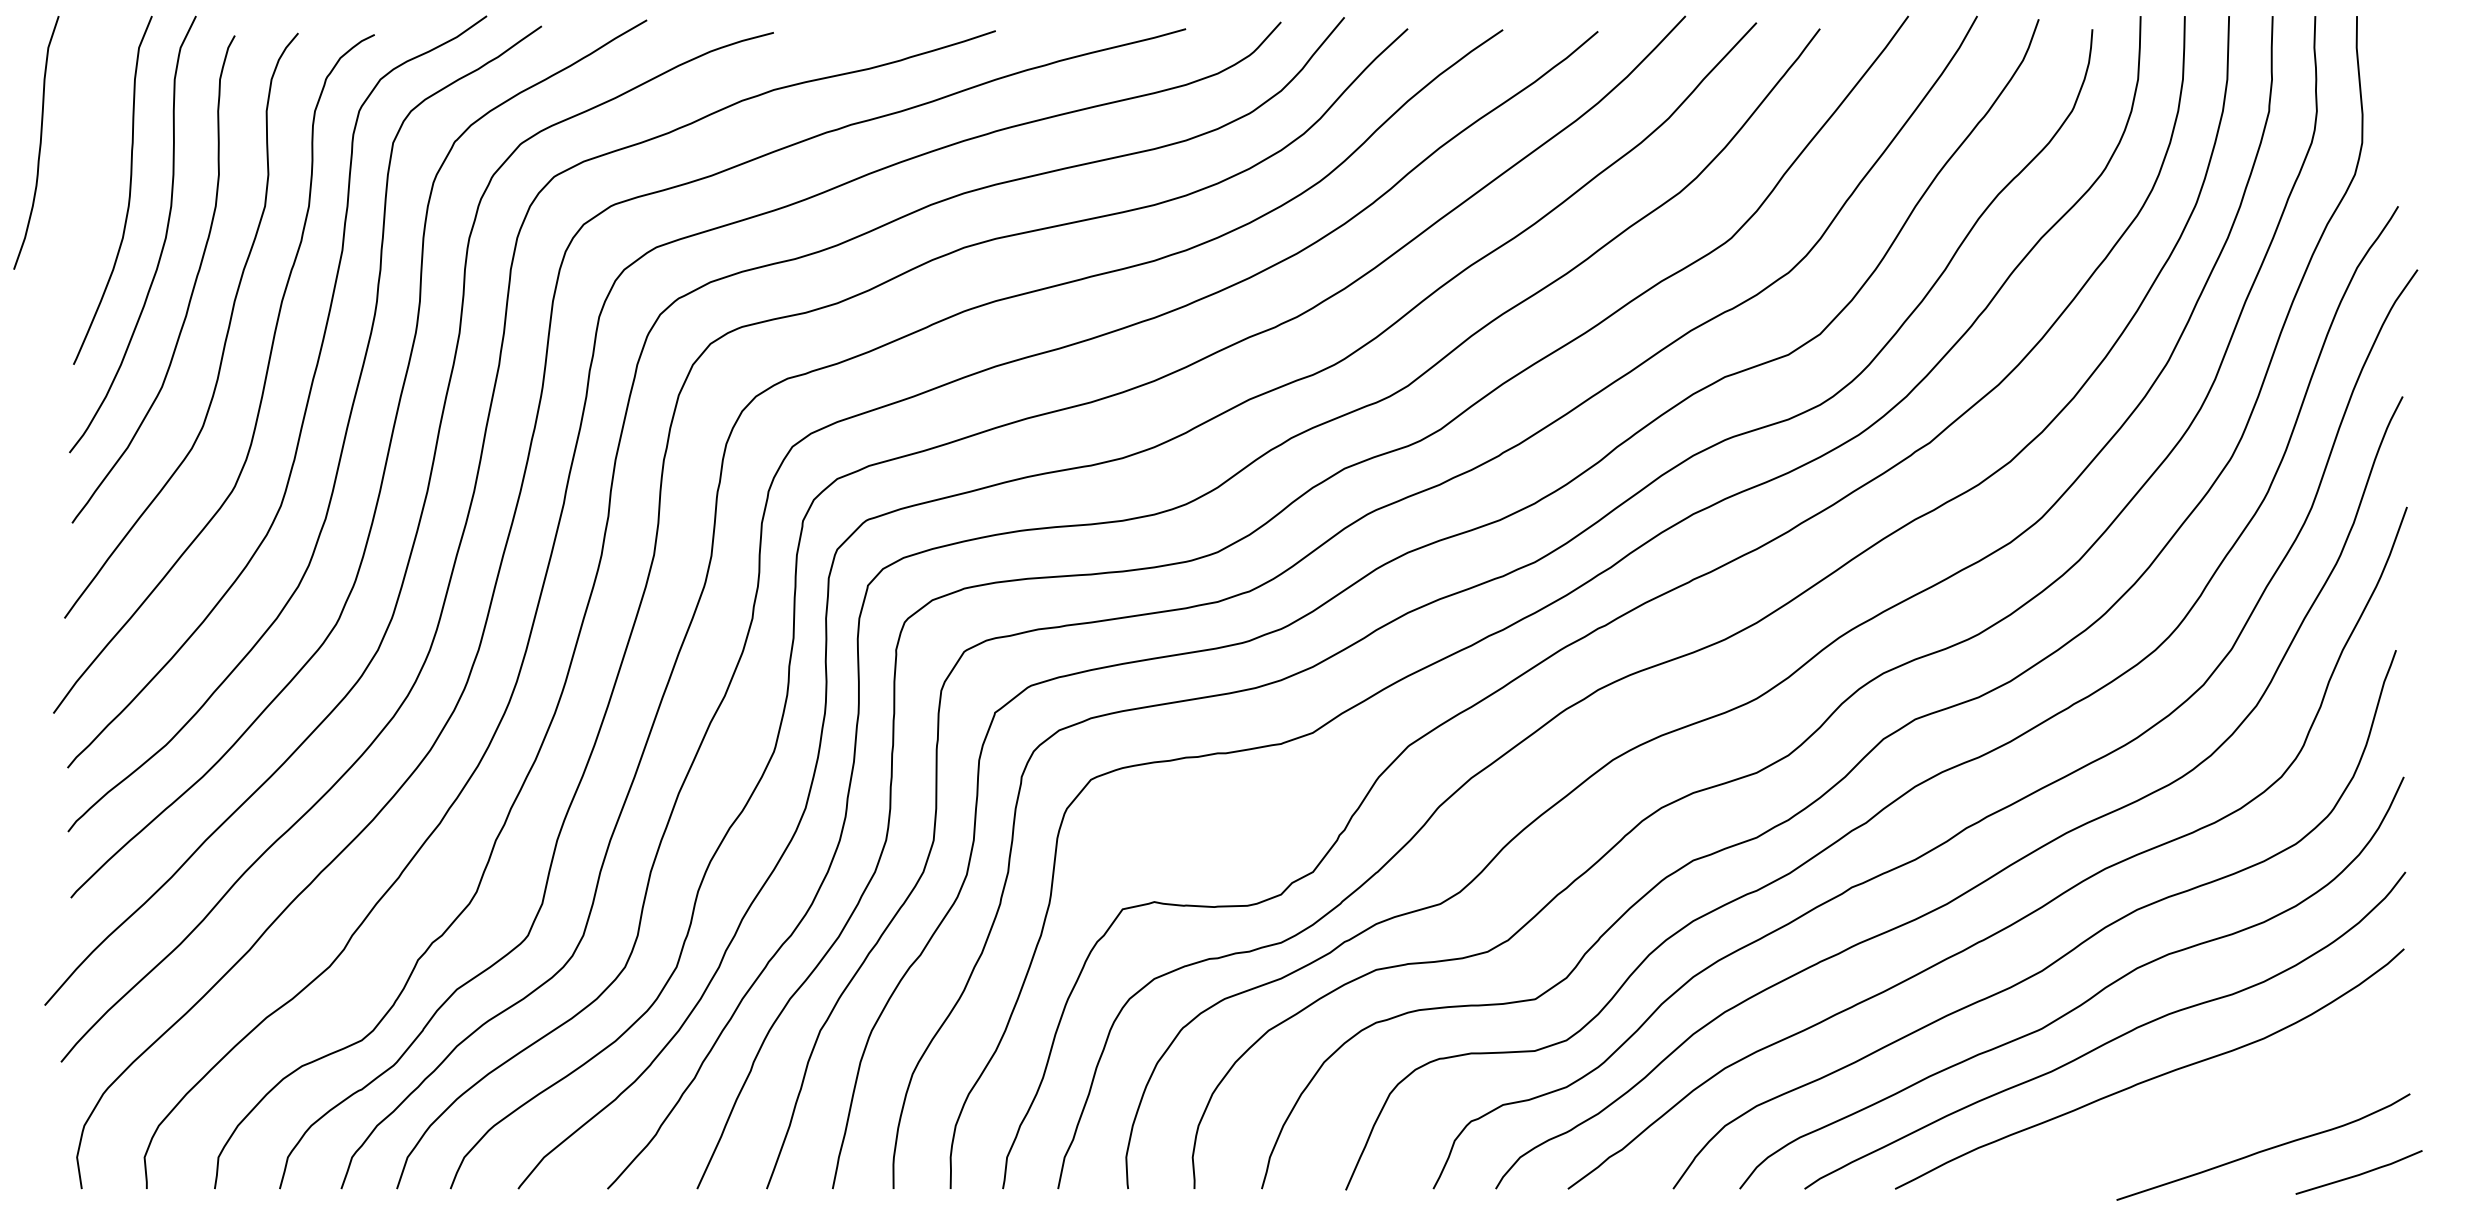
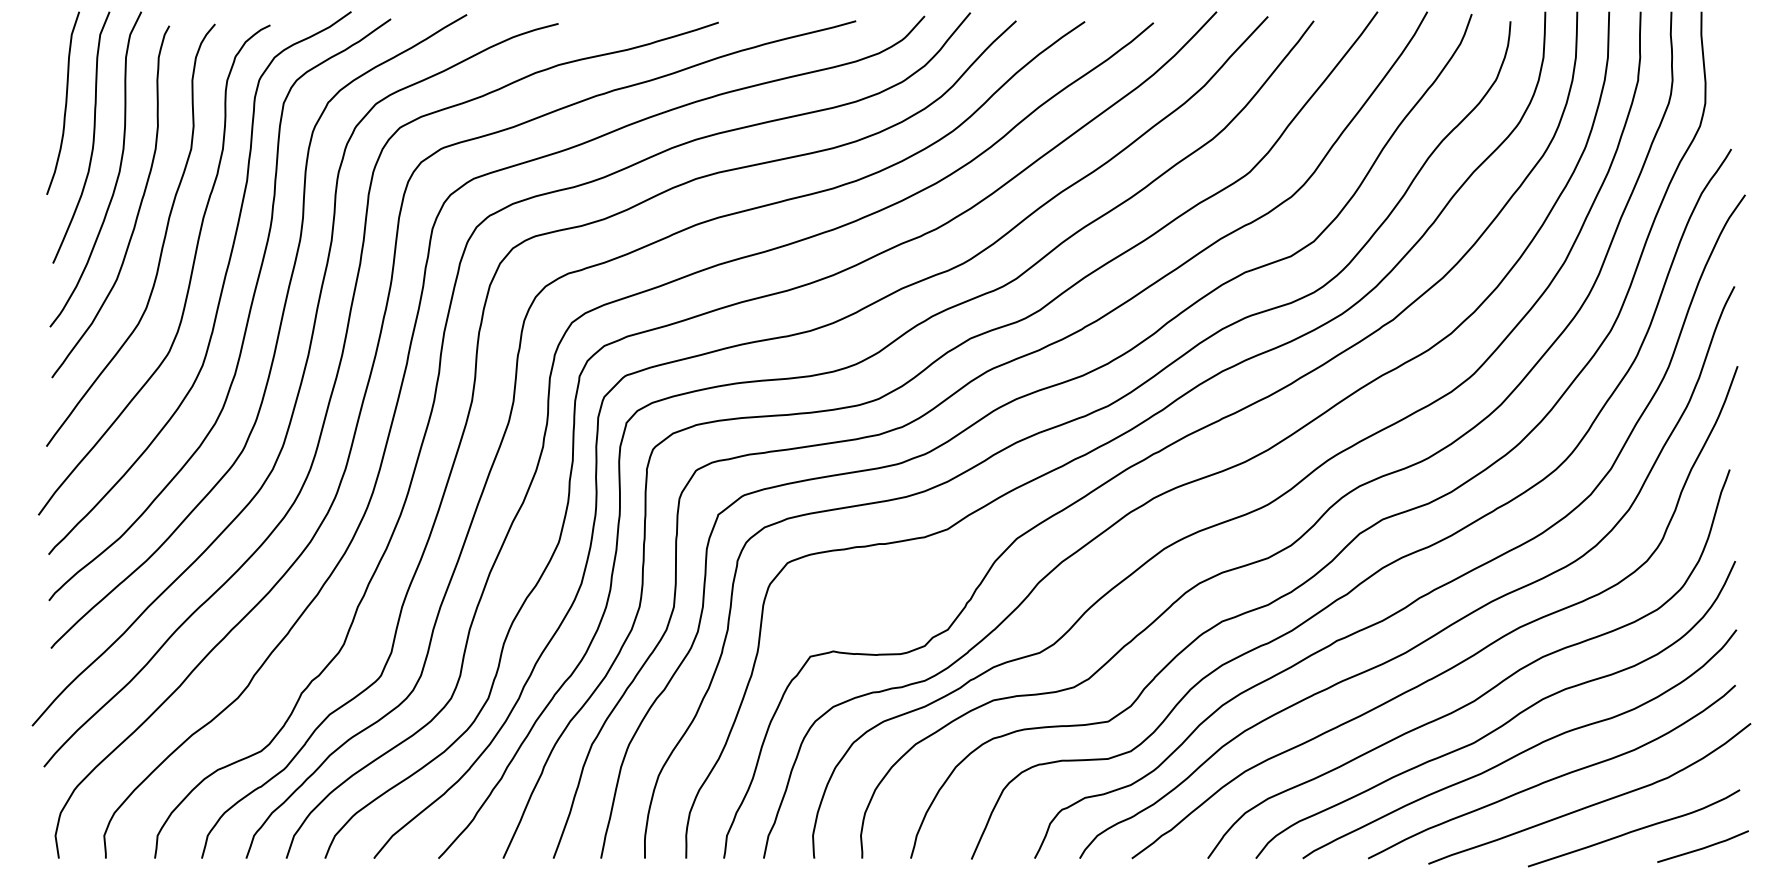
curve: (39, 141) -> (65, 102), moved
curve: (2208, 1112) -> (1594, 803), added

